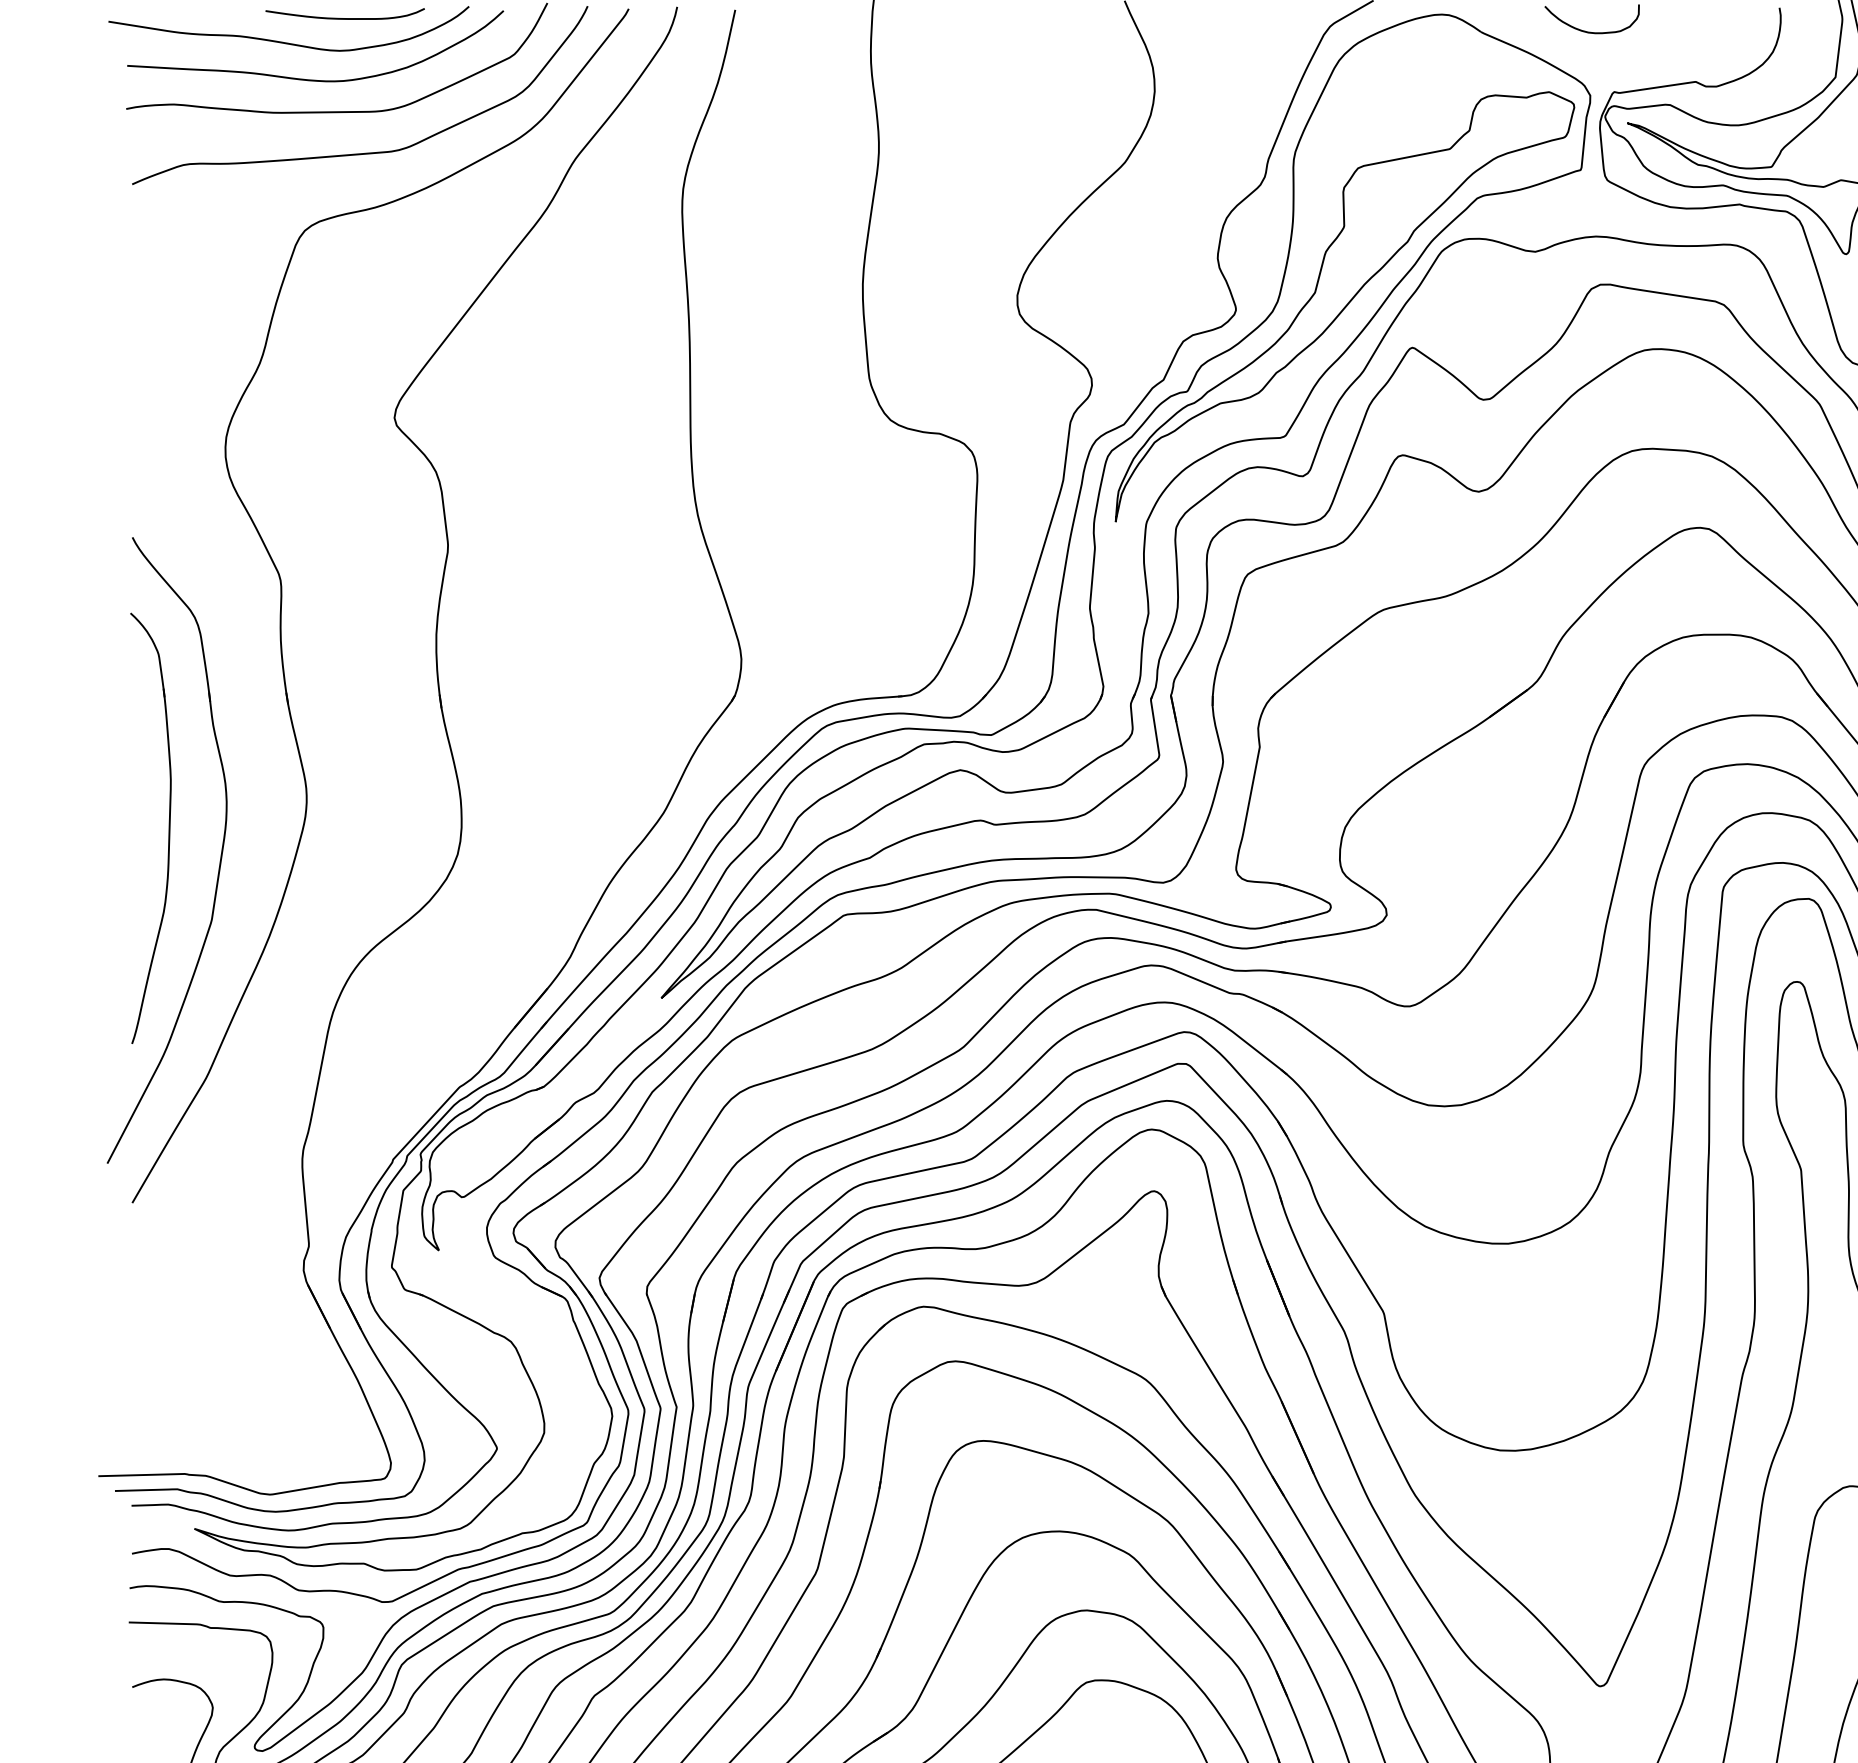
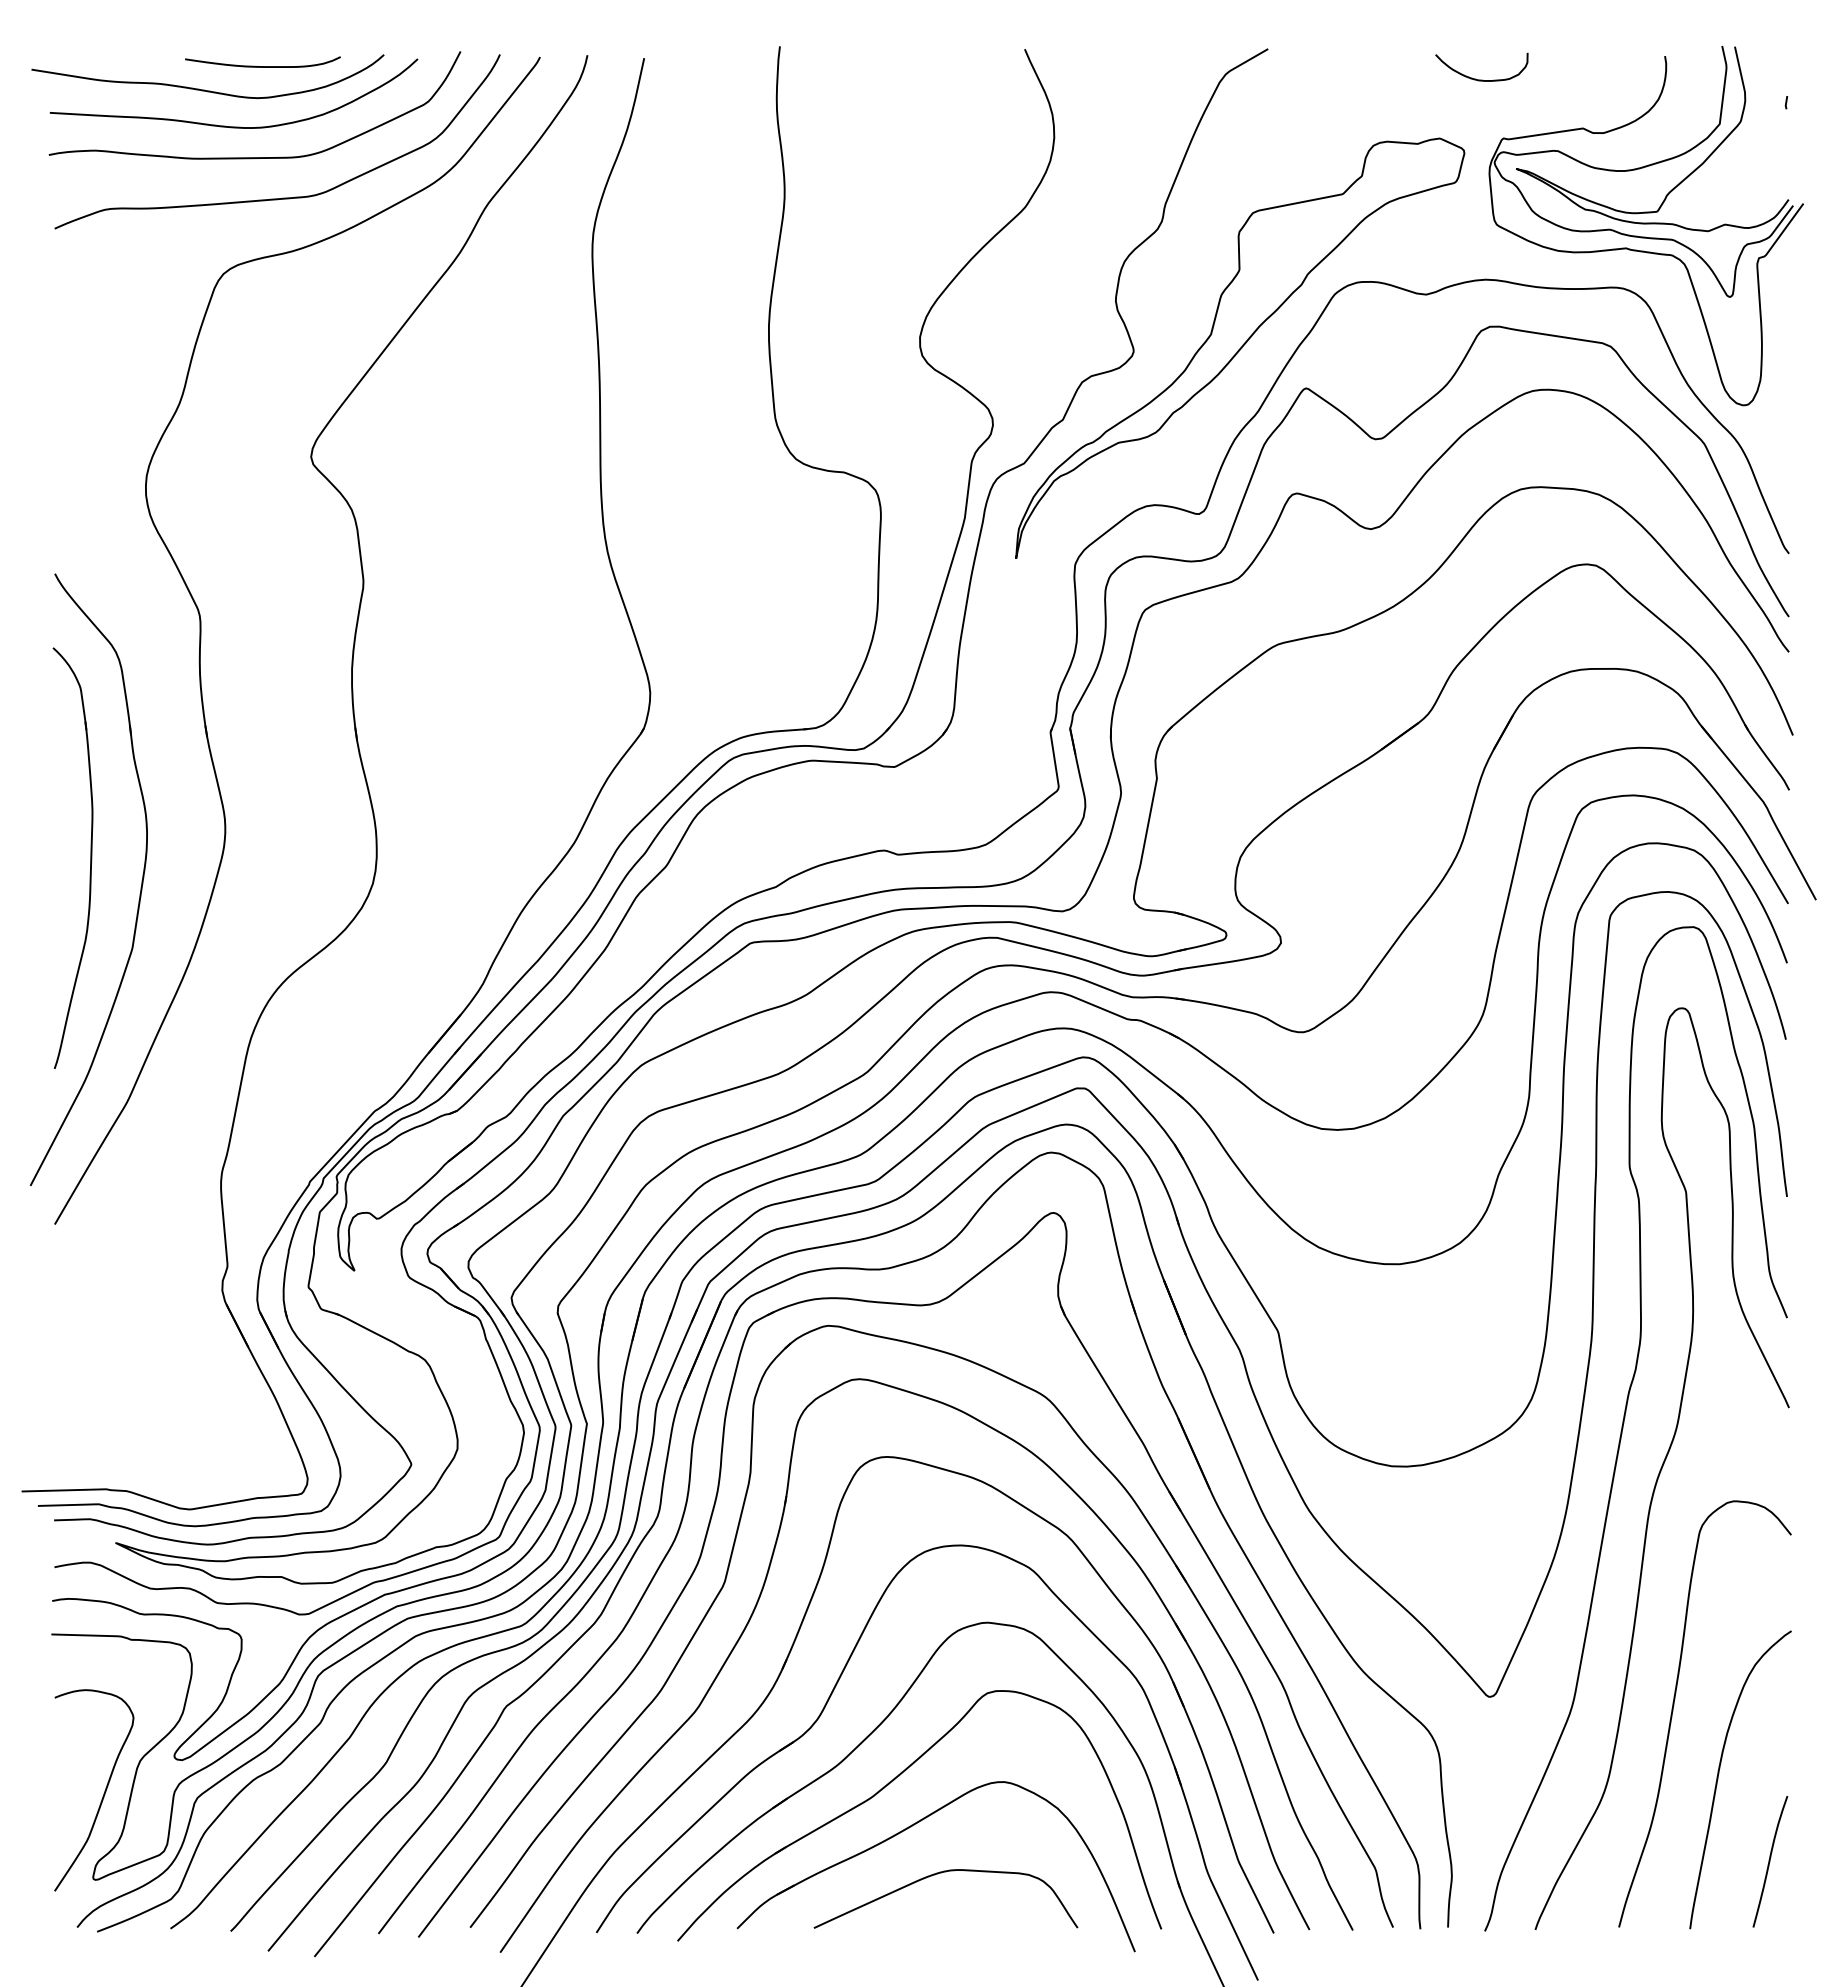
part: (1125, 505) -> (1025, 542), removed

